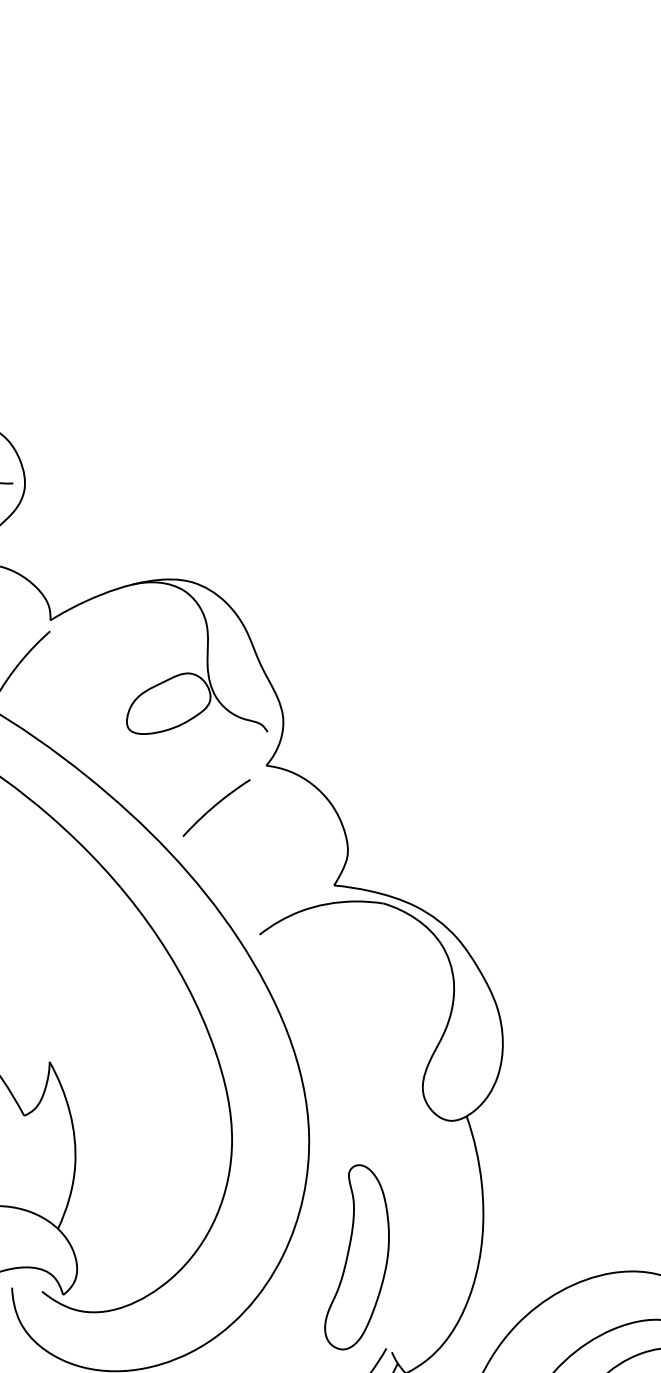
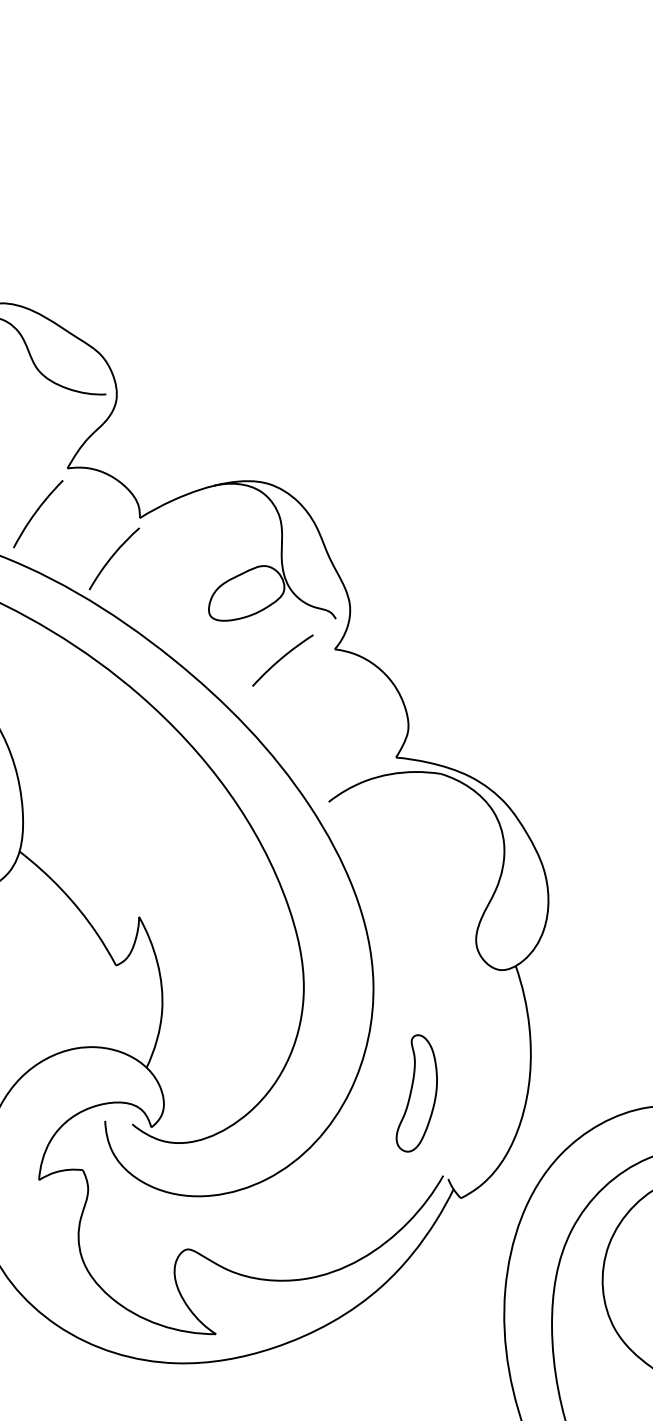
curve: (215, 806) -> (281, 659), moved
part: (356, 1257) -> (416, 1093), size x0.7

